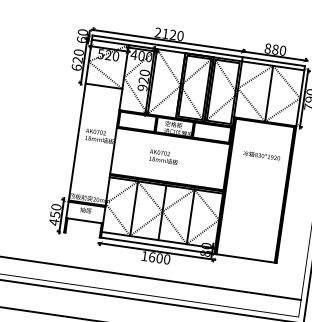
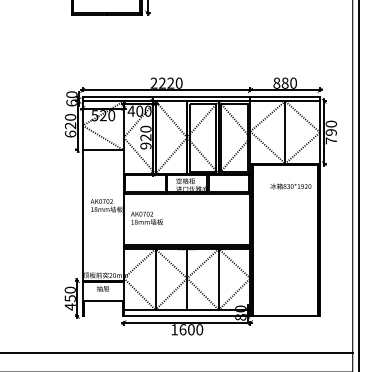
text: (165, 33) -> (162, 82), 2120 -> 2220
text: (261, 155) -> (290, 186), moved
text: (163, 156) -> (146, 217), moved

